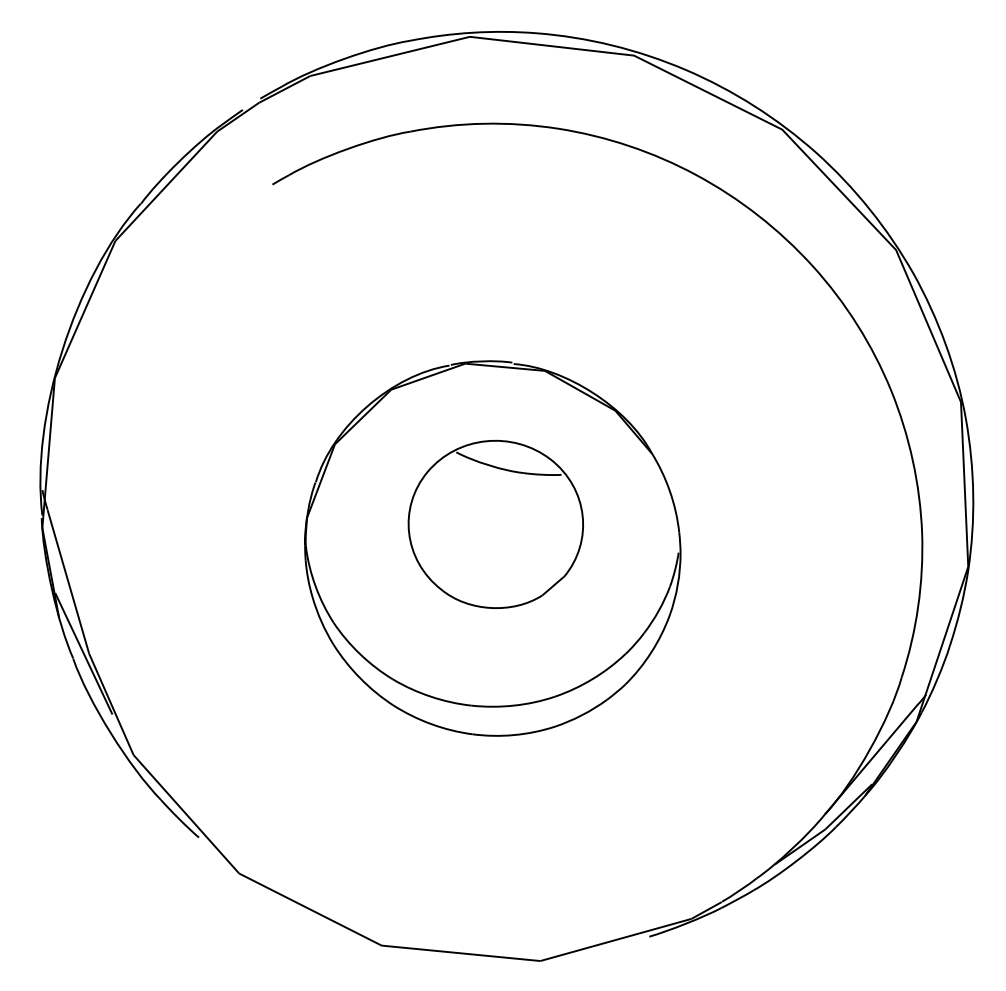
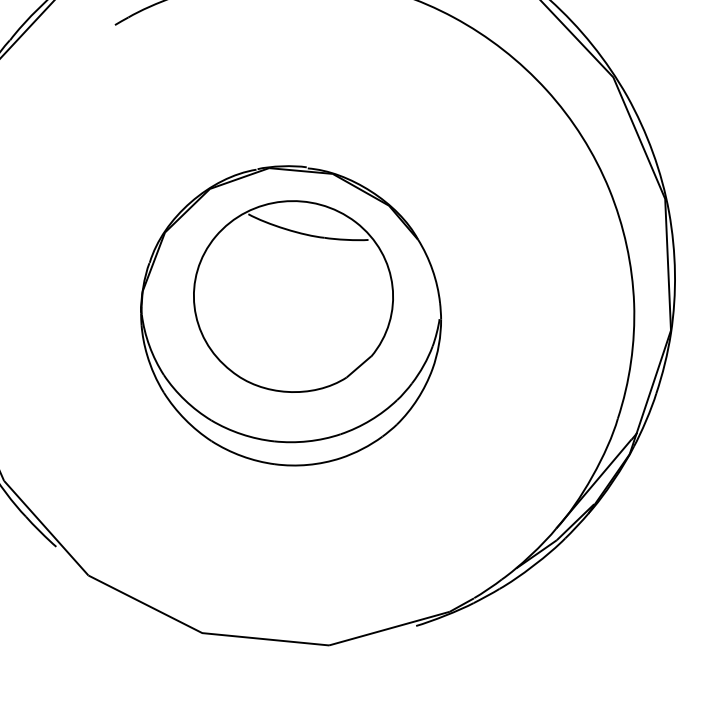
part: (495, 524) -> (293, 296), size x1.43

